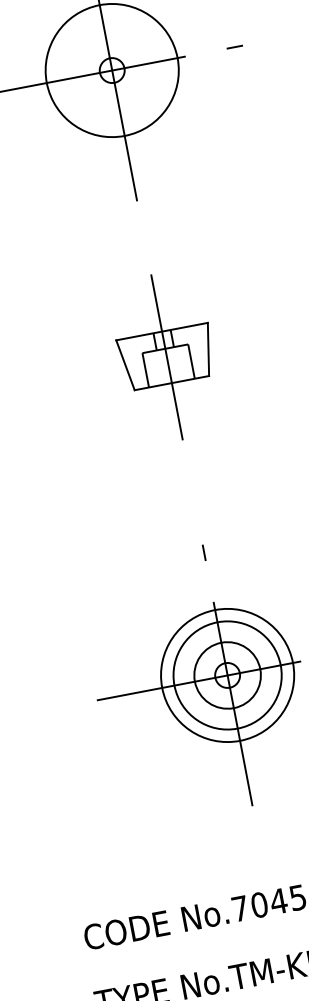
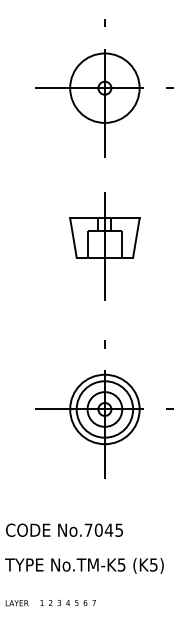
part: (168, 368) -> (104, 246), size x1.43

